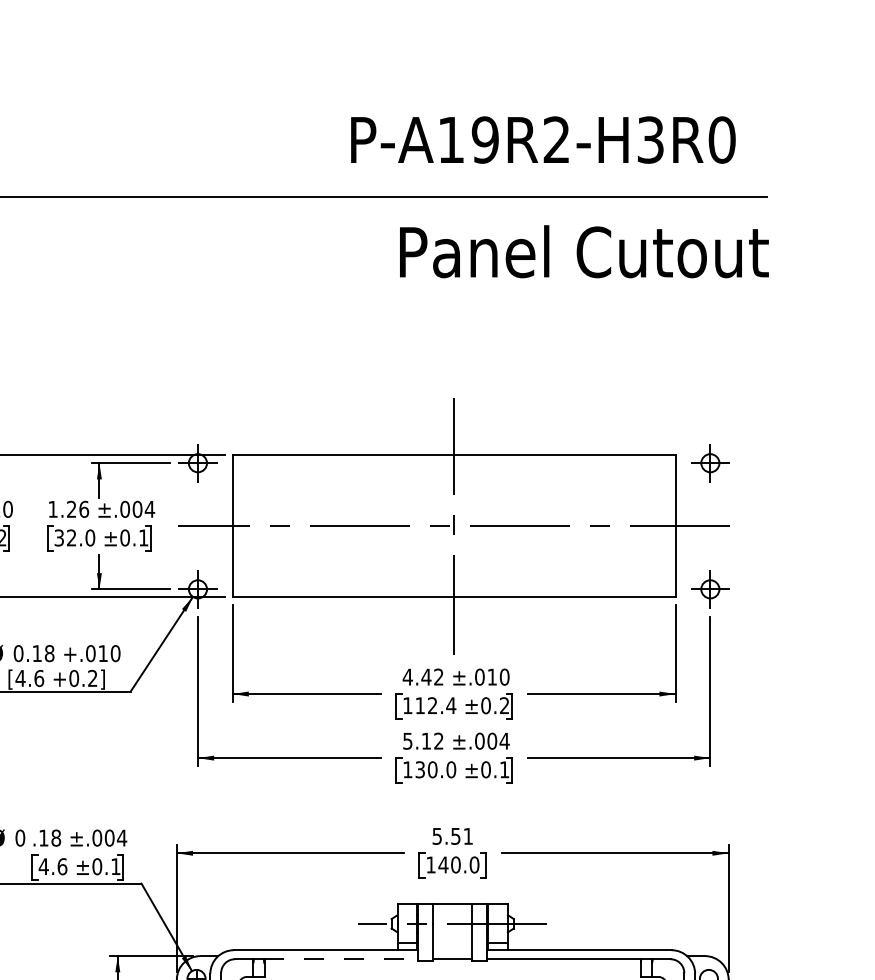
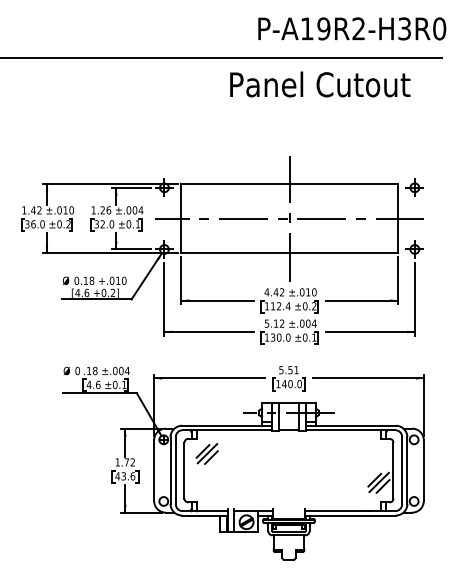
text: (543, 139) -> (352, 28), moved
text: (584, 251) -> (320, 84), moved
line: (341, 959) -> (234, 430), dashed -> solid

